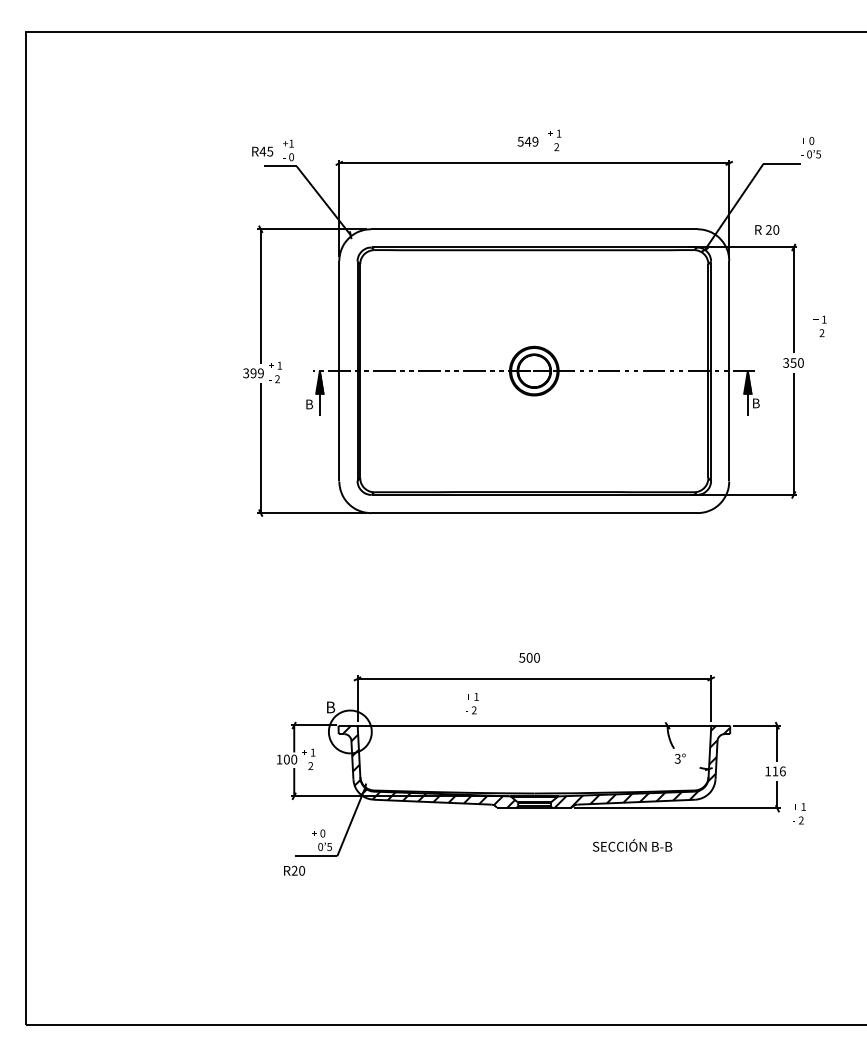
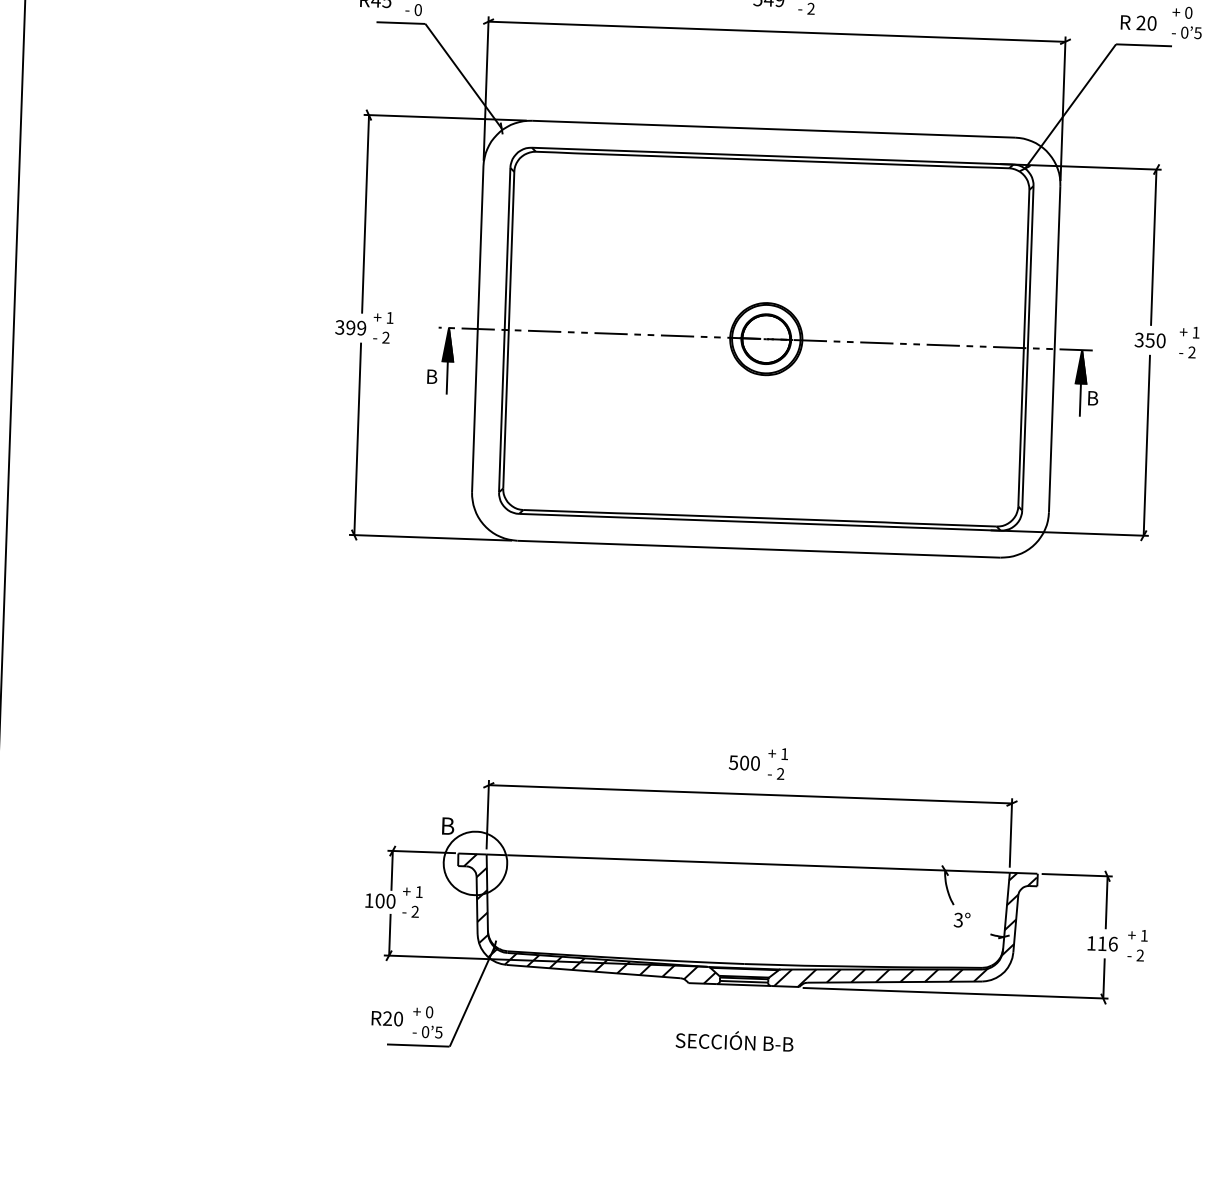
text: (767, 229) -> (1139, 22), moved
text: (819, 326) -> (1188, 342), moved
text: (472, 703) -> (778, 763), moved
text: (799, 813) -> (1137, 945), moved
text: (632, 845) -> (734, 1040), moved
text: (294, 870) -> (387, 1018), moved

